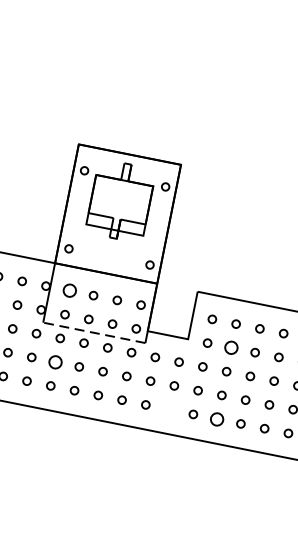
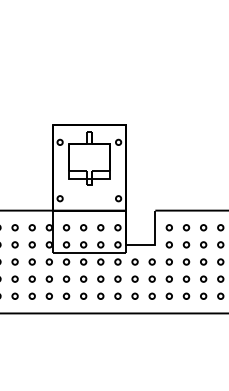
circle: (69, 290) -> (66, 227), size x0.62
line: (94, 332) -> (89, 253), dashed -> solid
circle: (231, 347) -> (186, 244), size x0.62
circle: (55, 361) -> (66, 278), size x0.62
circle: (168, 408) -> (151, 295), added
circle: (217, 418) -> (186, 295), size x0.62

